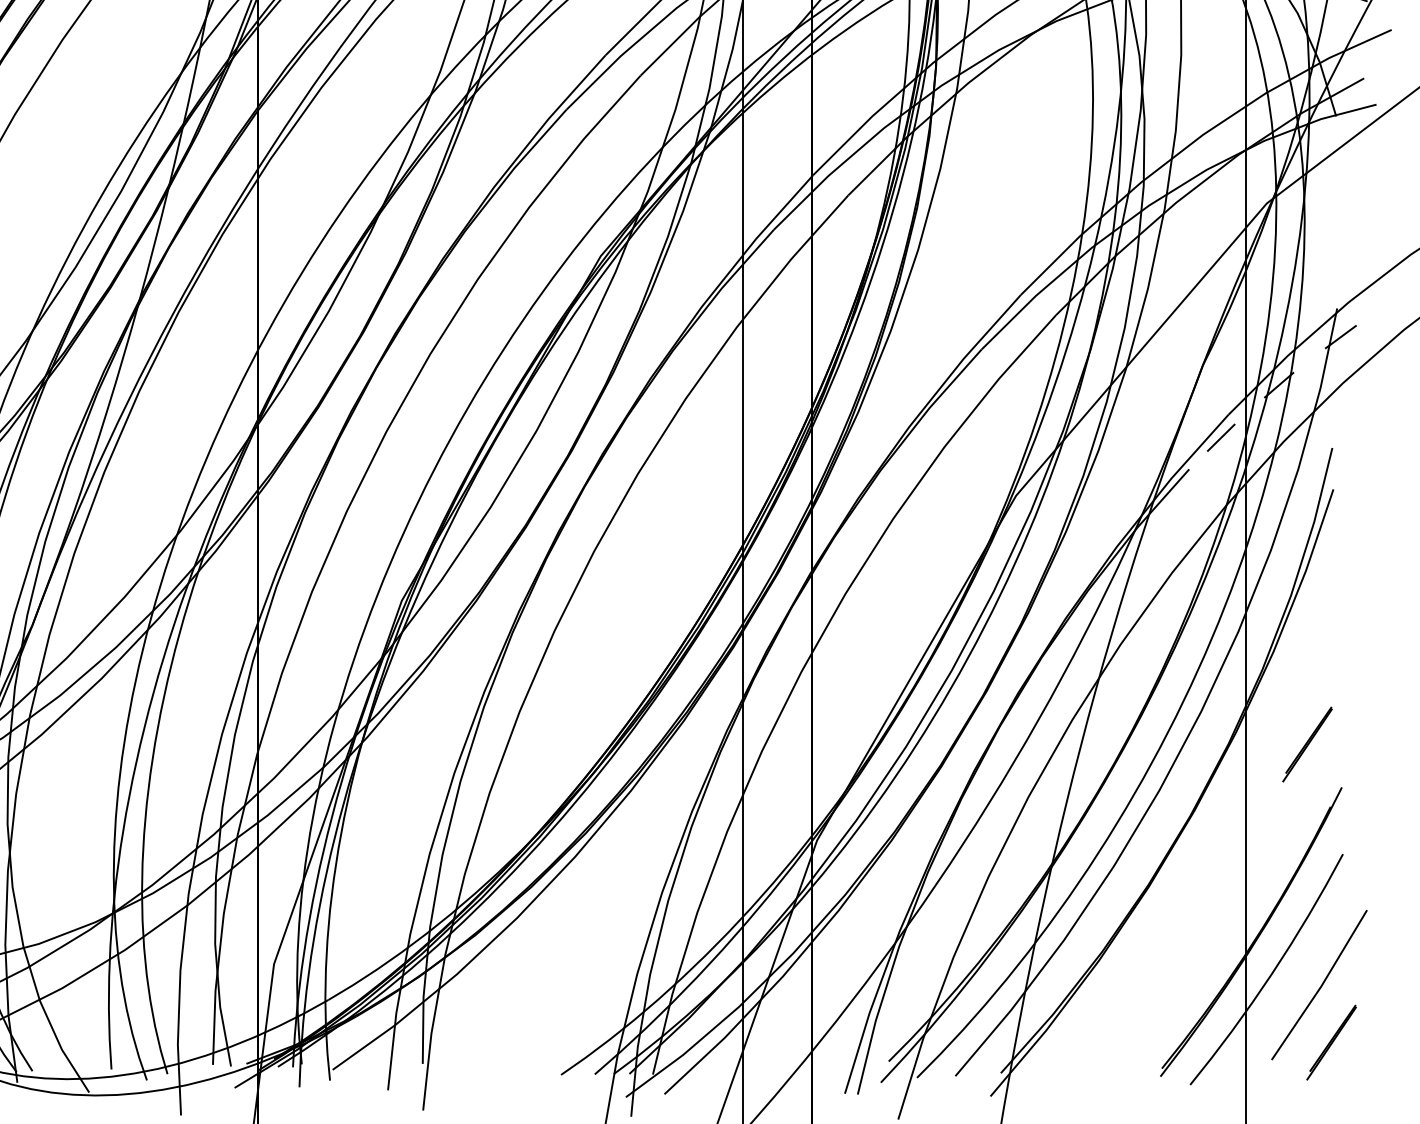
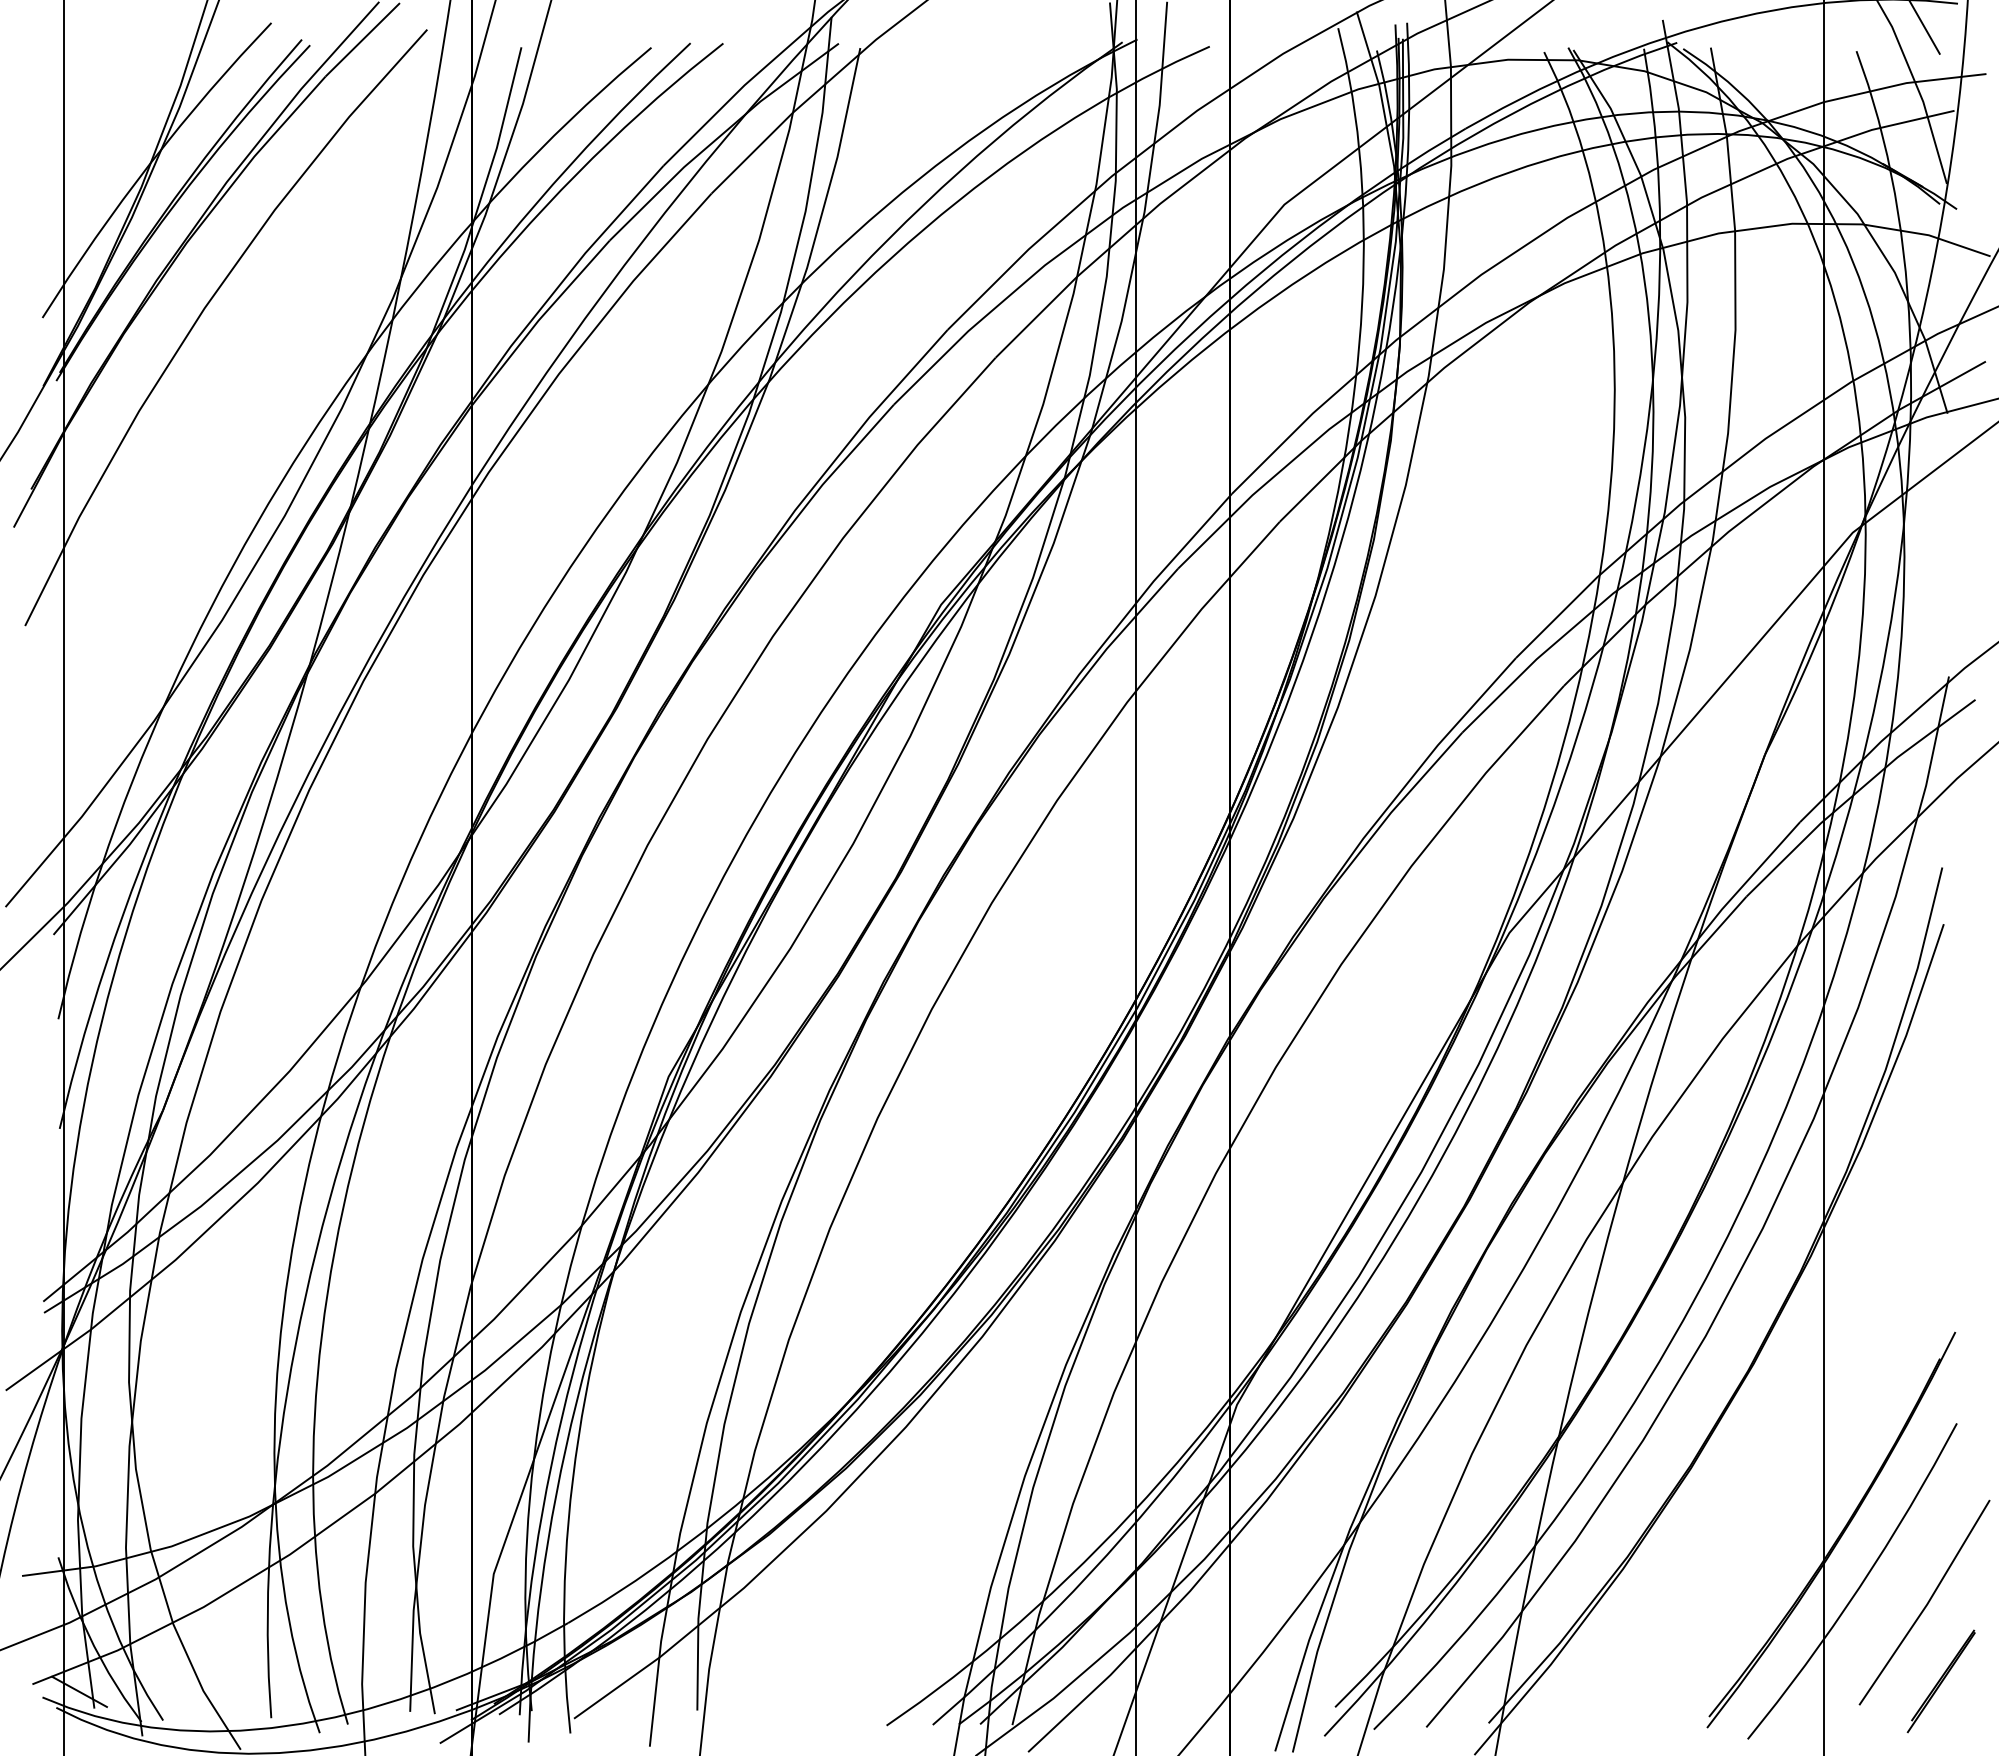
line: (1269, 393) -> (1856, 792), dashed -> solid
part: (1306, 744) -> (1907, 1273), removed

